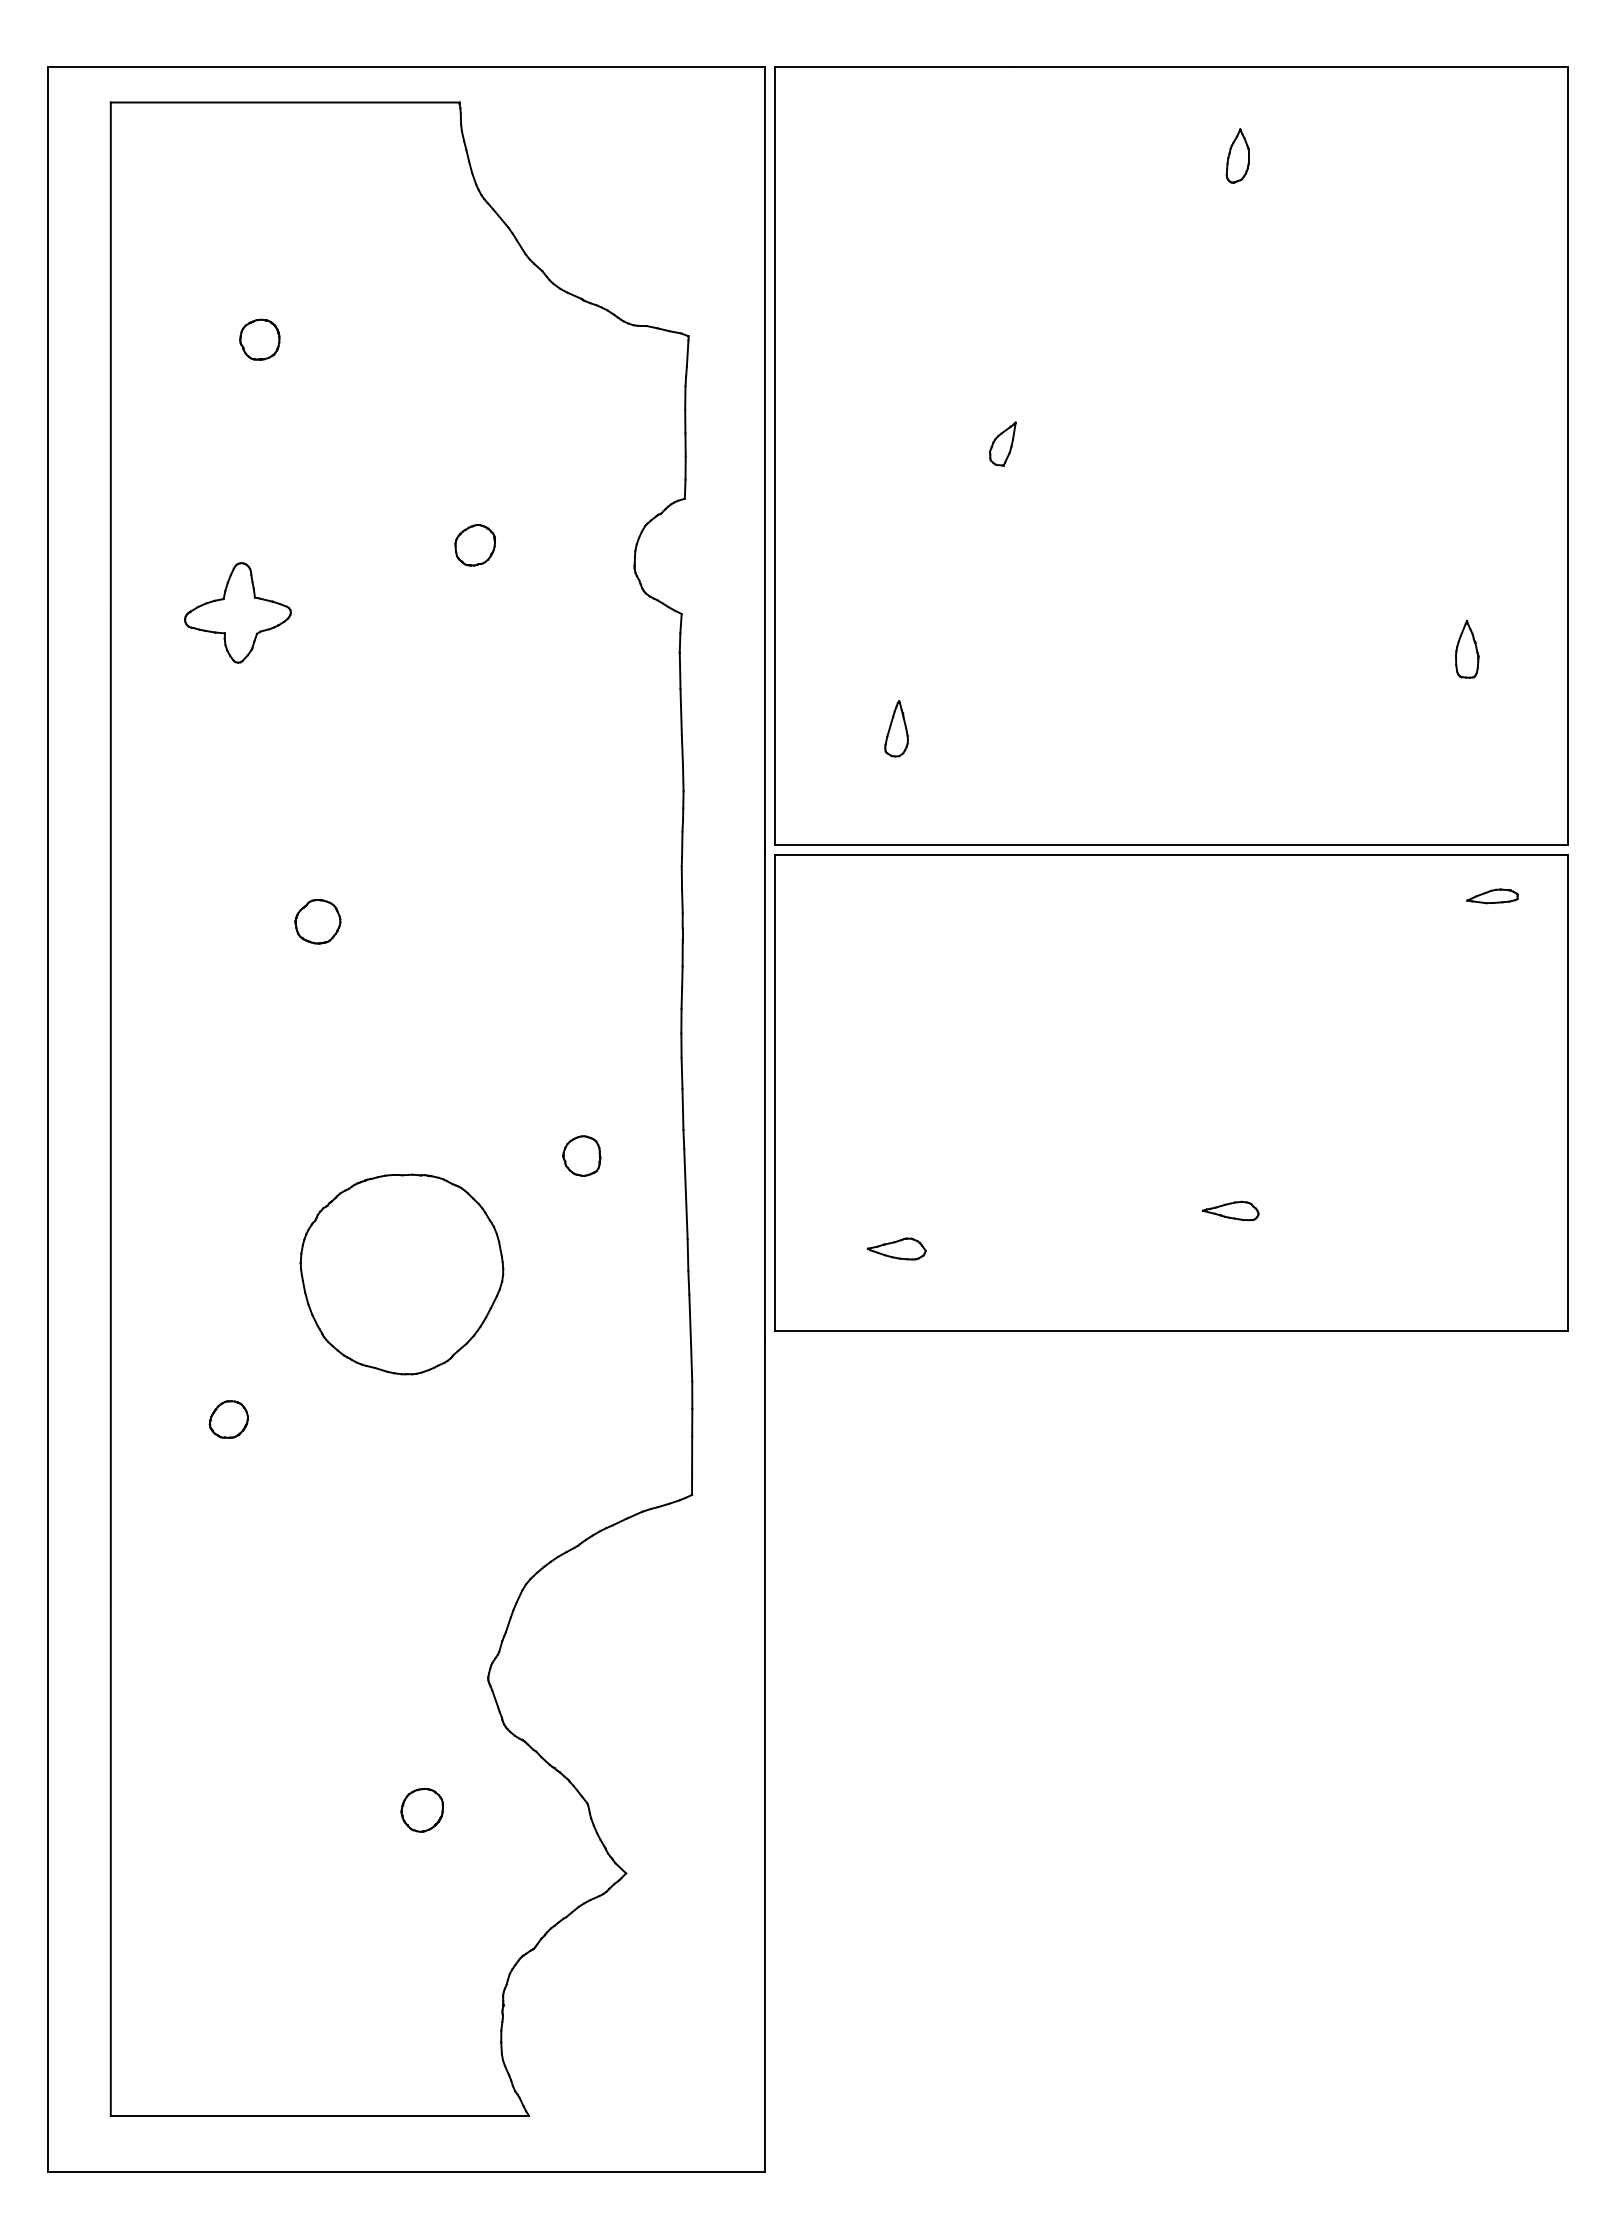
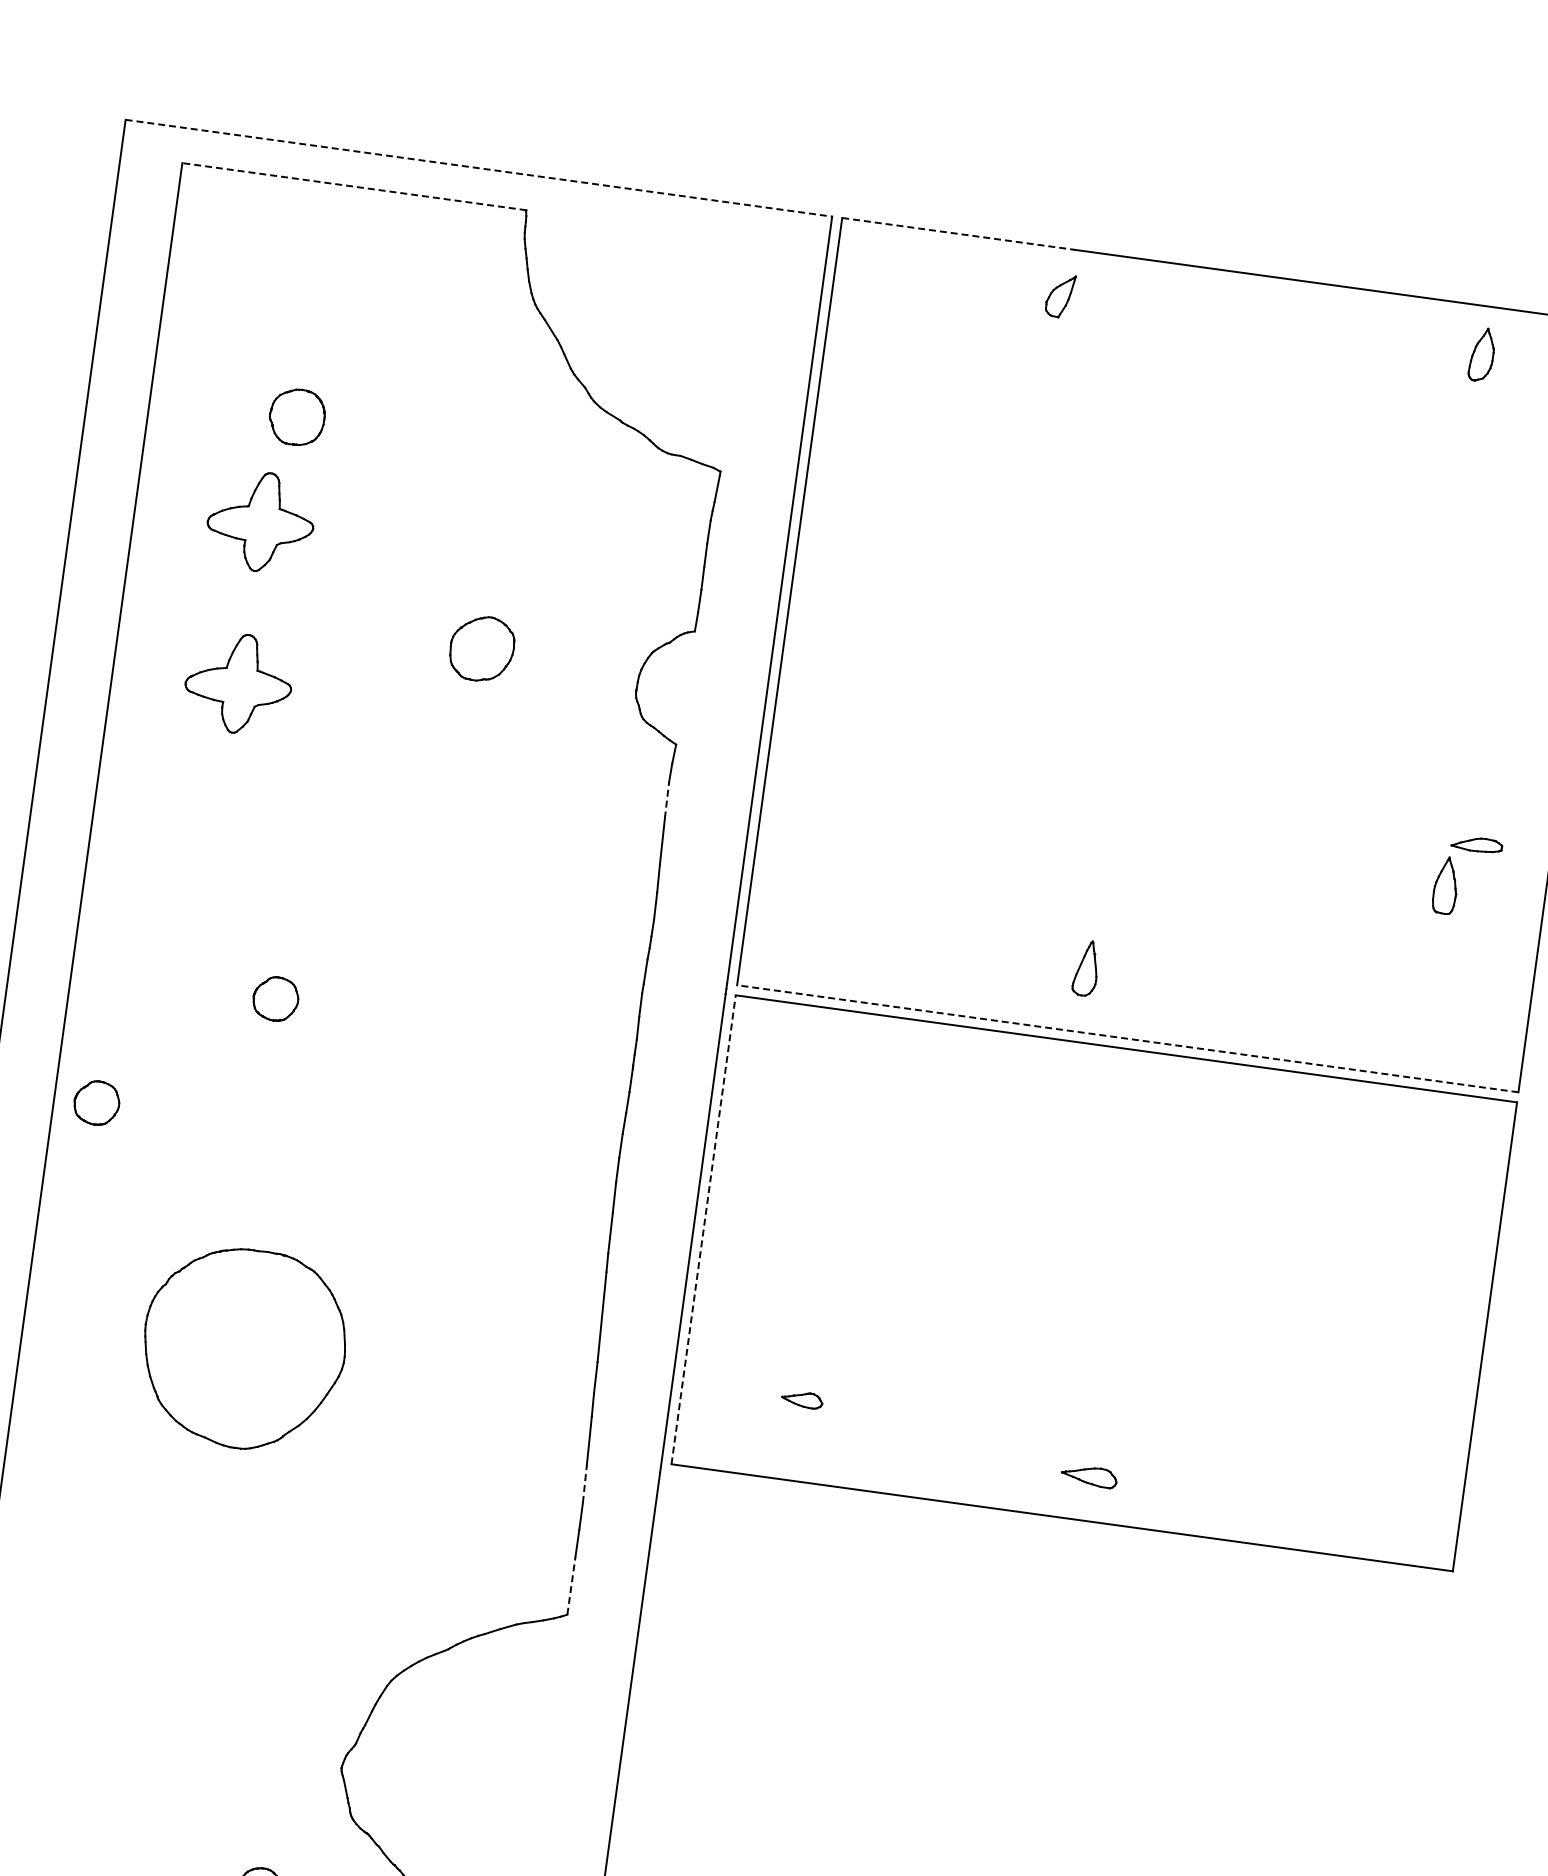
line: (407, 67) -> (479, 168), solid -> dashed
line: (893, 67) -> (958, 234), solid -> dashed
line: (285, 102) -> (354, 186), solid -> dashed
part: (1237, 155) -> (1481, 354), moved
part: (259, 339) -> (296, 416), size x1.4
part: (1002, 443) -> (1060, 295), moved
part: (237, 448) -> (260, 521), added
part: (474, 545) -> (481, 649), size x1.6
line: (680, 670) -> (667, 800), solid -> dashed
part: (896, 728) -> (1086, 968), moved
line: (1170, 845) -> (1126, 1038), solid -> dashed
part: (1492, 896) -> (1477, 844), moved
part: (153, 1049) -> (96, 1102), added
line: (775, 1093) -> (703, 1230), solid -> dashed
part: (581, 1155) -> (504, 1265), removed
part: (1230, 1210) -> (1089, 1475), moved
part: (896, 1248) -> (802, 1399), size x0.7
part: (401, 1274) -> (243, 1348), moved
line: (691, 1362) -> (584, 1484), solid -> dashed
part: (228, 1419) -> (120, 1477), removed
line: (692, 1465) -> (571, 1585), solid -> dashed

